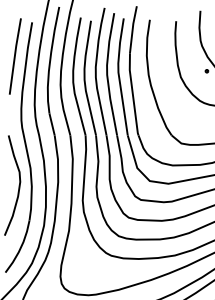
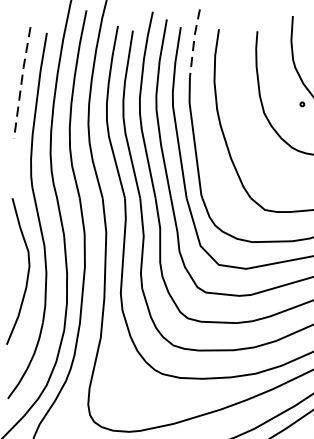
line: (132, 29) -> (193, 43), solid -> dashed
line: (14, 56) -> (21, 82), solid -> dashed

